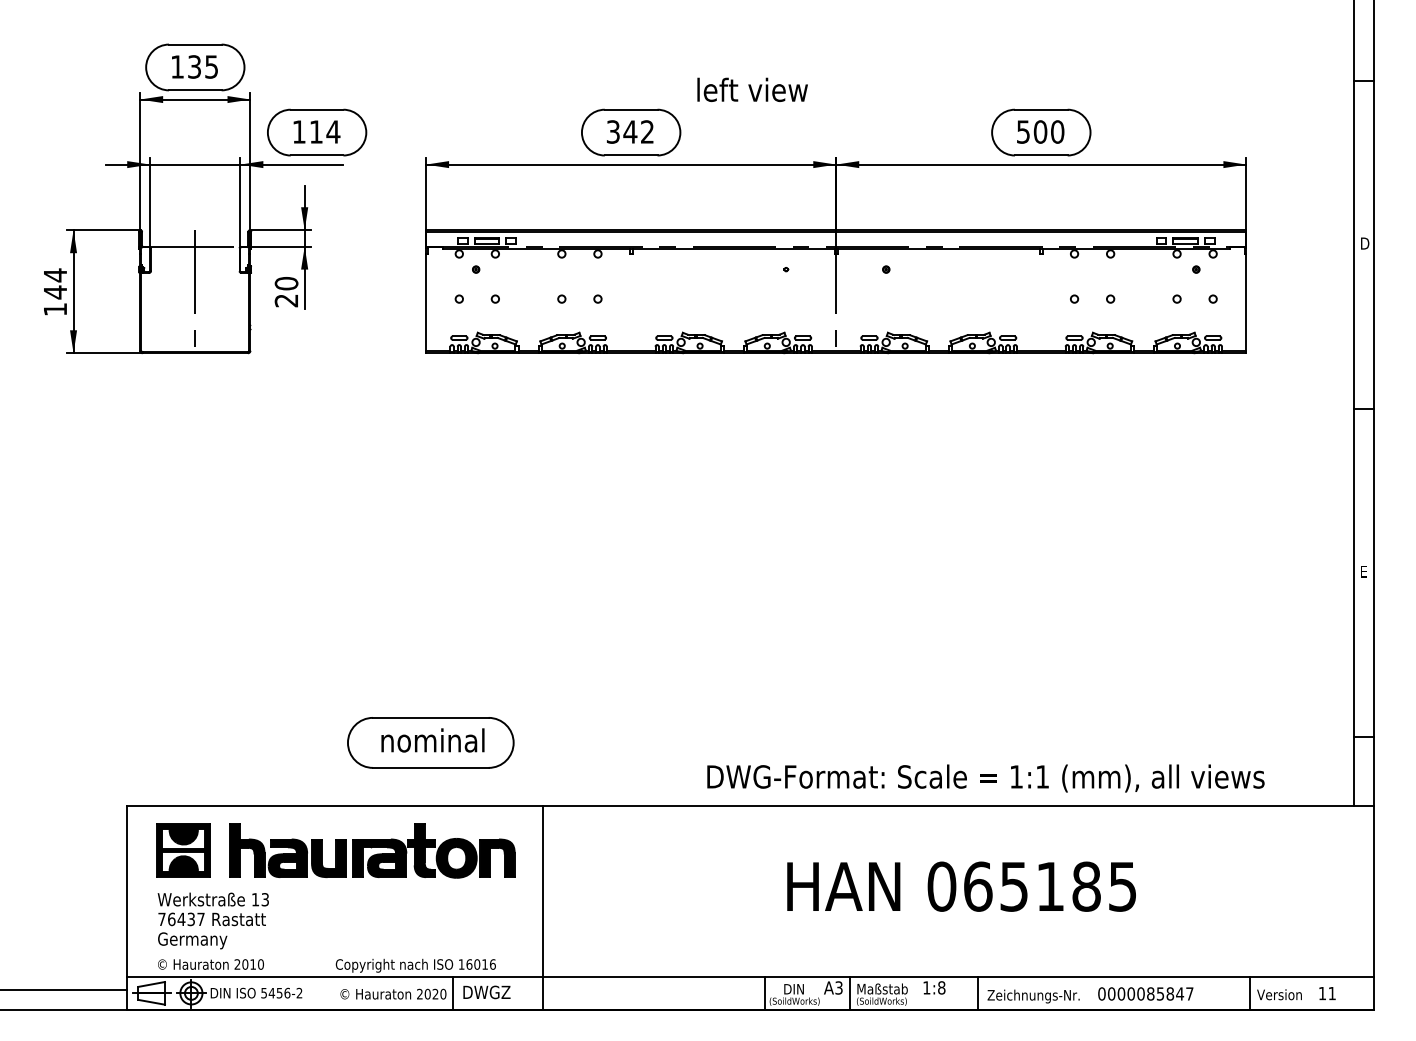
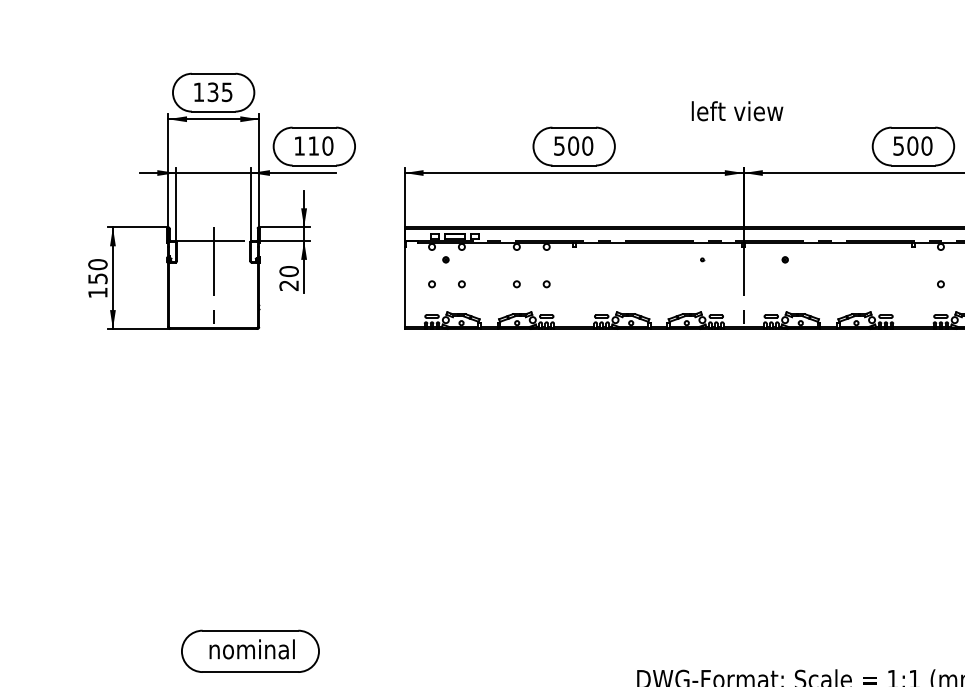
text: (752, 89) -> (737, 110), moved
text: (333, 131) -> (327, 145), 114 -> 110
text: (630, 131) -> (573, 145), 342 -> 500
text: (55, 283) -> (98, 271), 144 -> 150
part: (430, 742) -> (250, 651), moved

